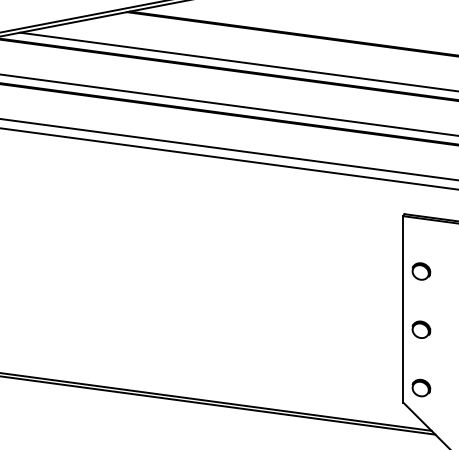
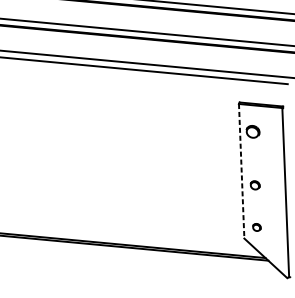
part: (421, 271) -> (253, 131), moved
line: (403, 309) -> (241, 171), solid -> dashed
part: (421, 329) -> (255, 185), size x0.7
part: (421, 387) -> (256, 227), size x0.6

